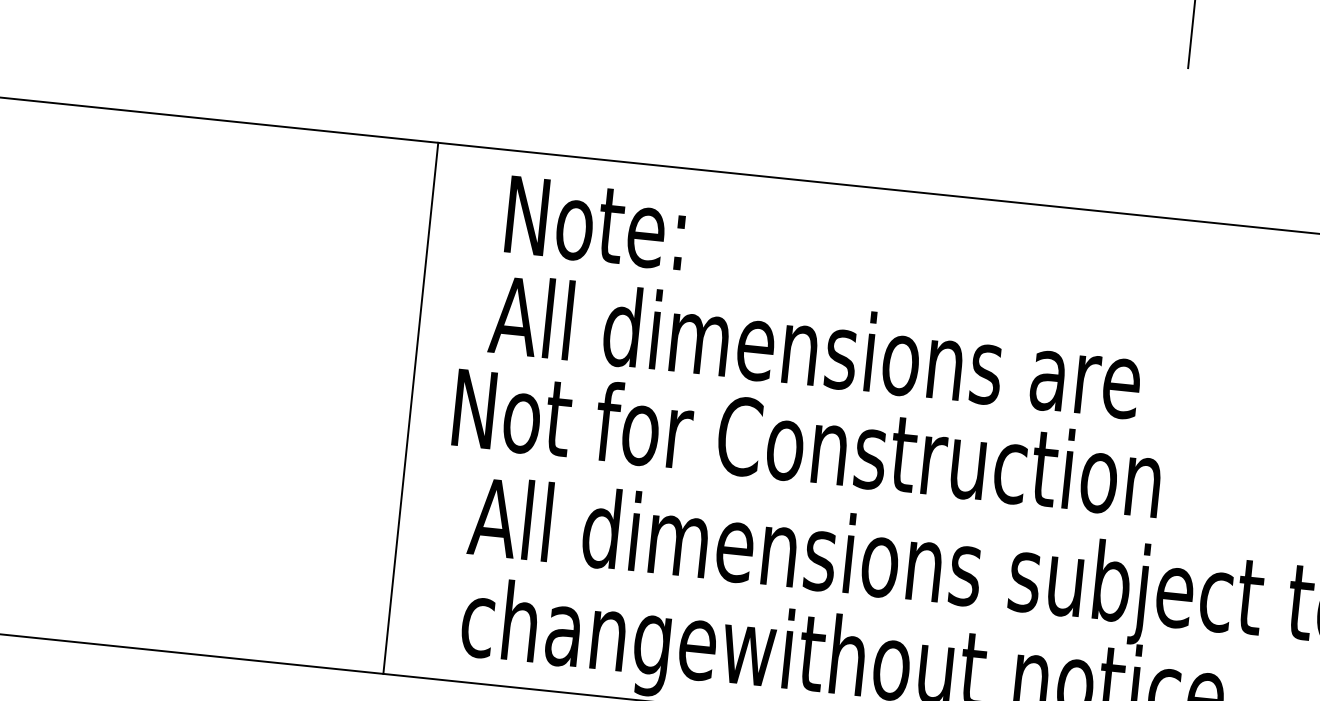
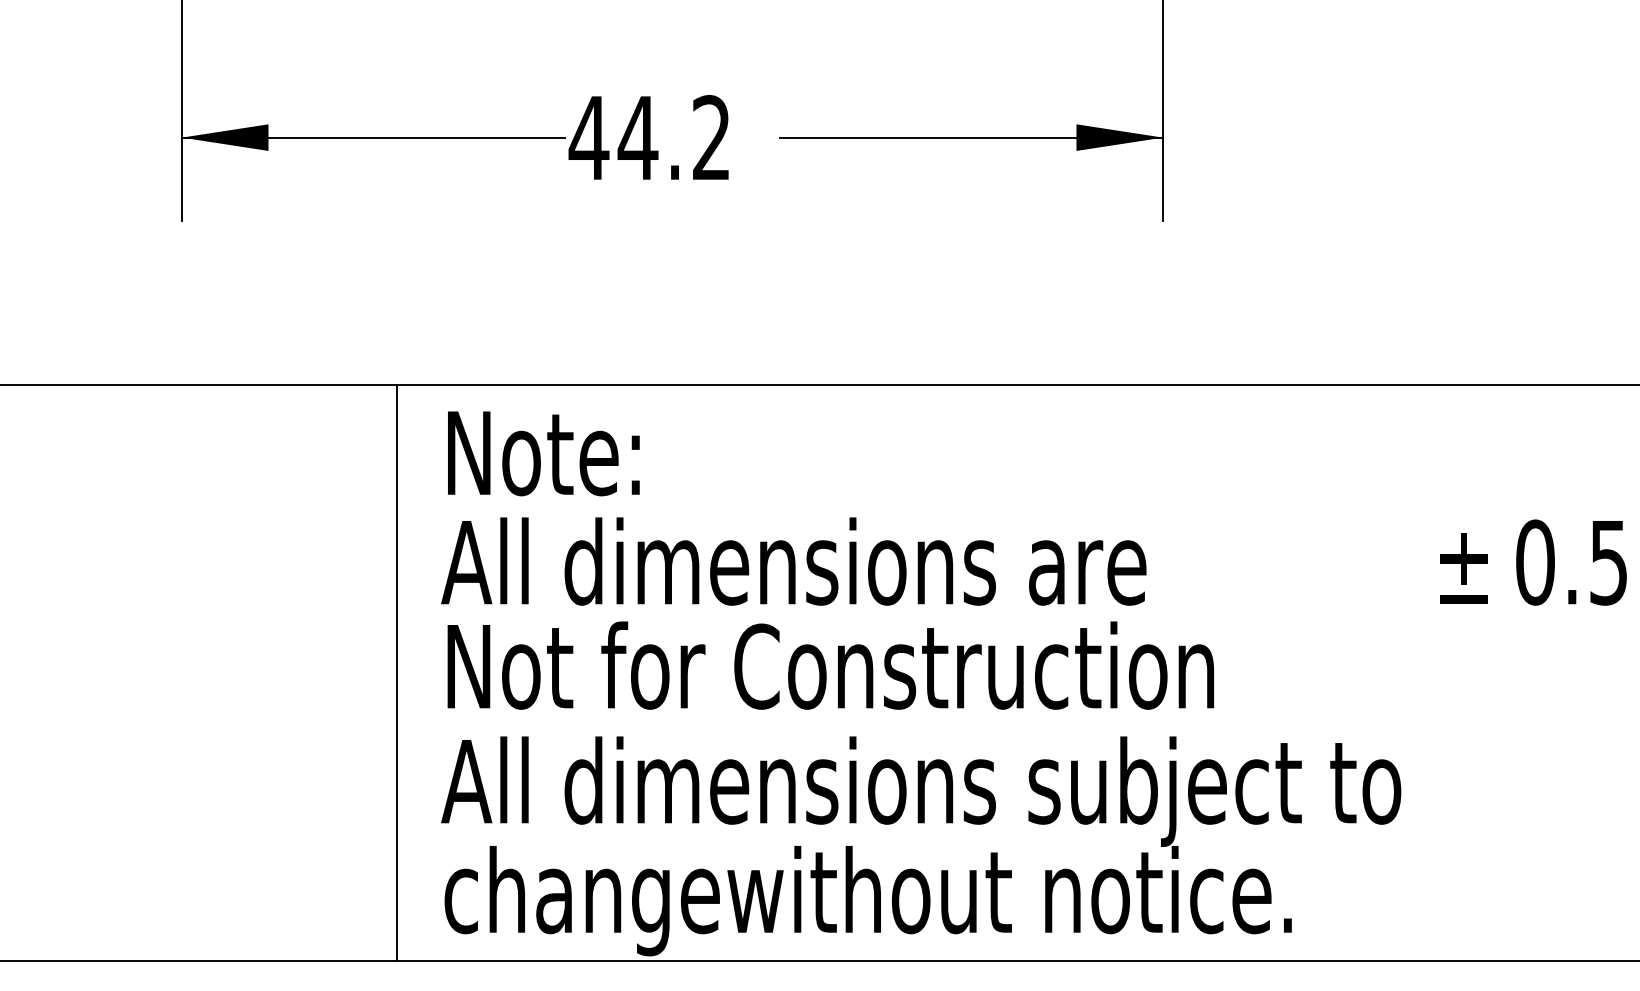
line: (411, 407) -> (397, 672), moved
text: (807, 442) -> (830, 665), moved

